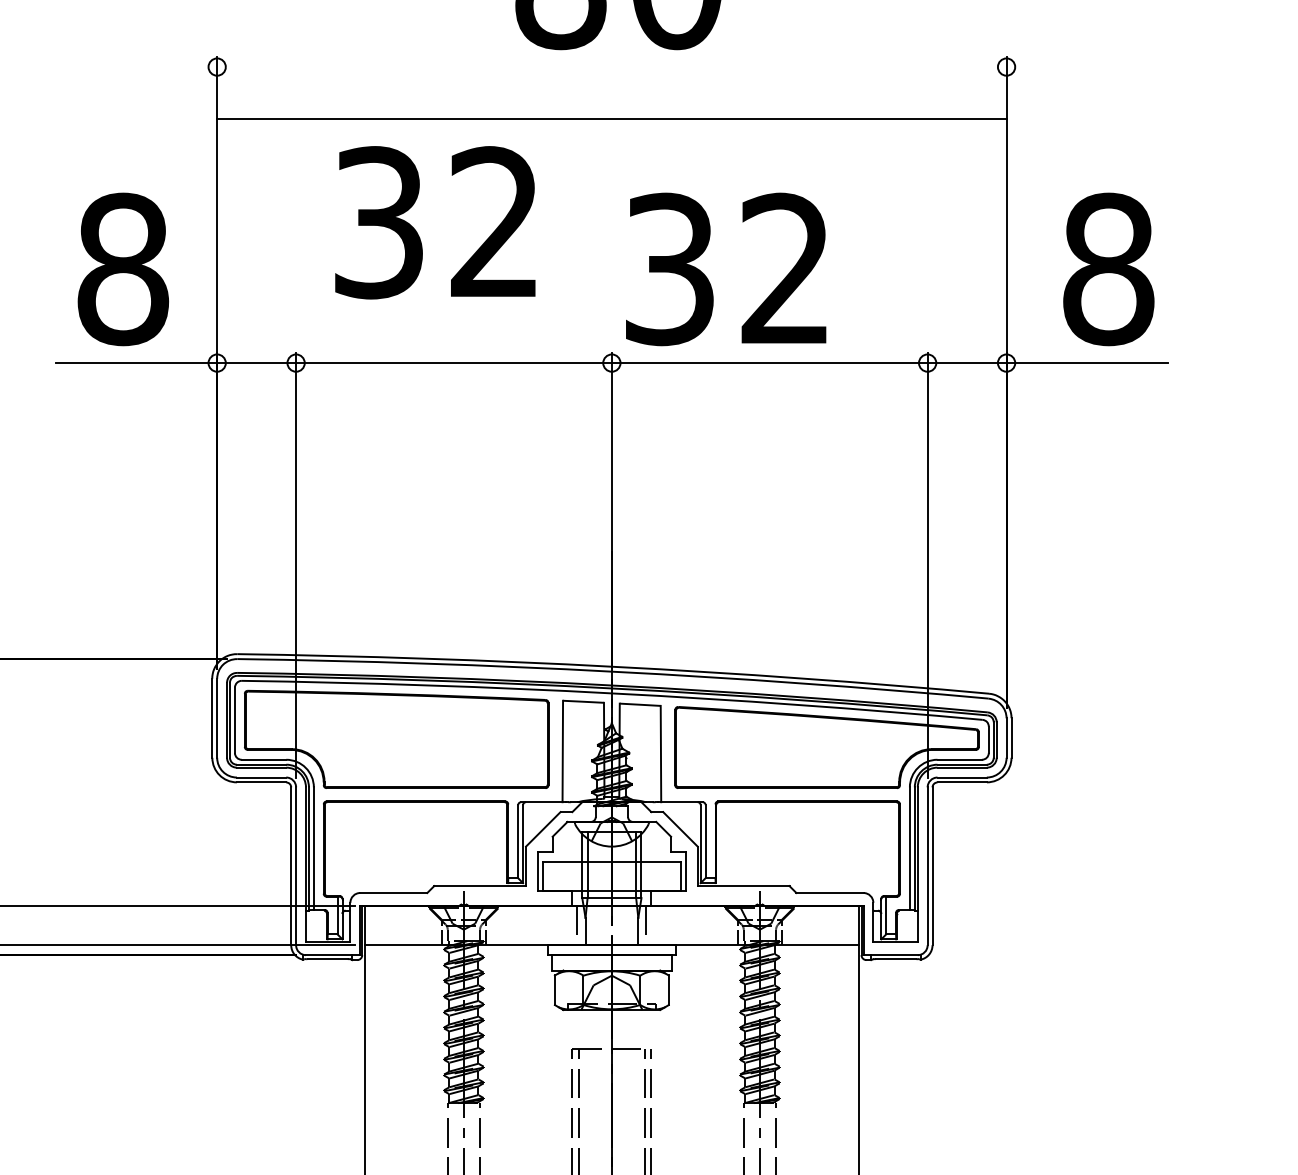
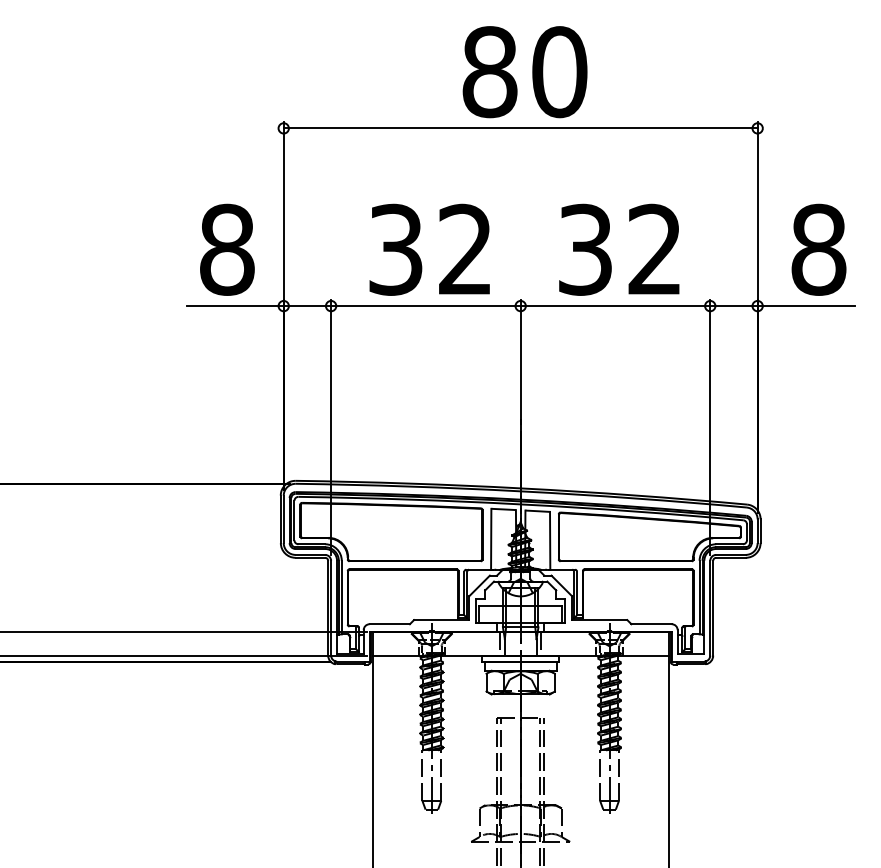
line: (611, 118) -> (520, 128), moved
text: (434, 222) -> (429, 249), moved
text: (726, 268) -> (619, 249), moved

